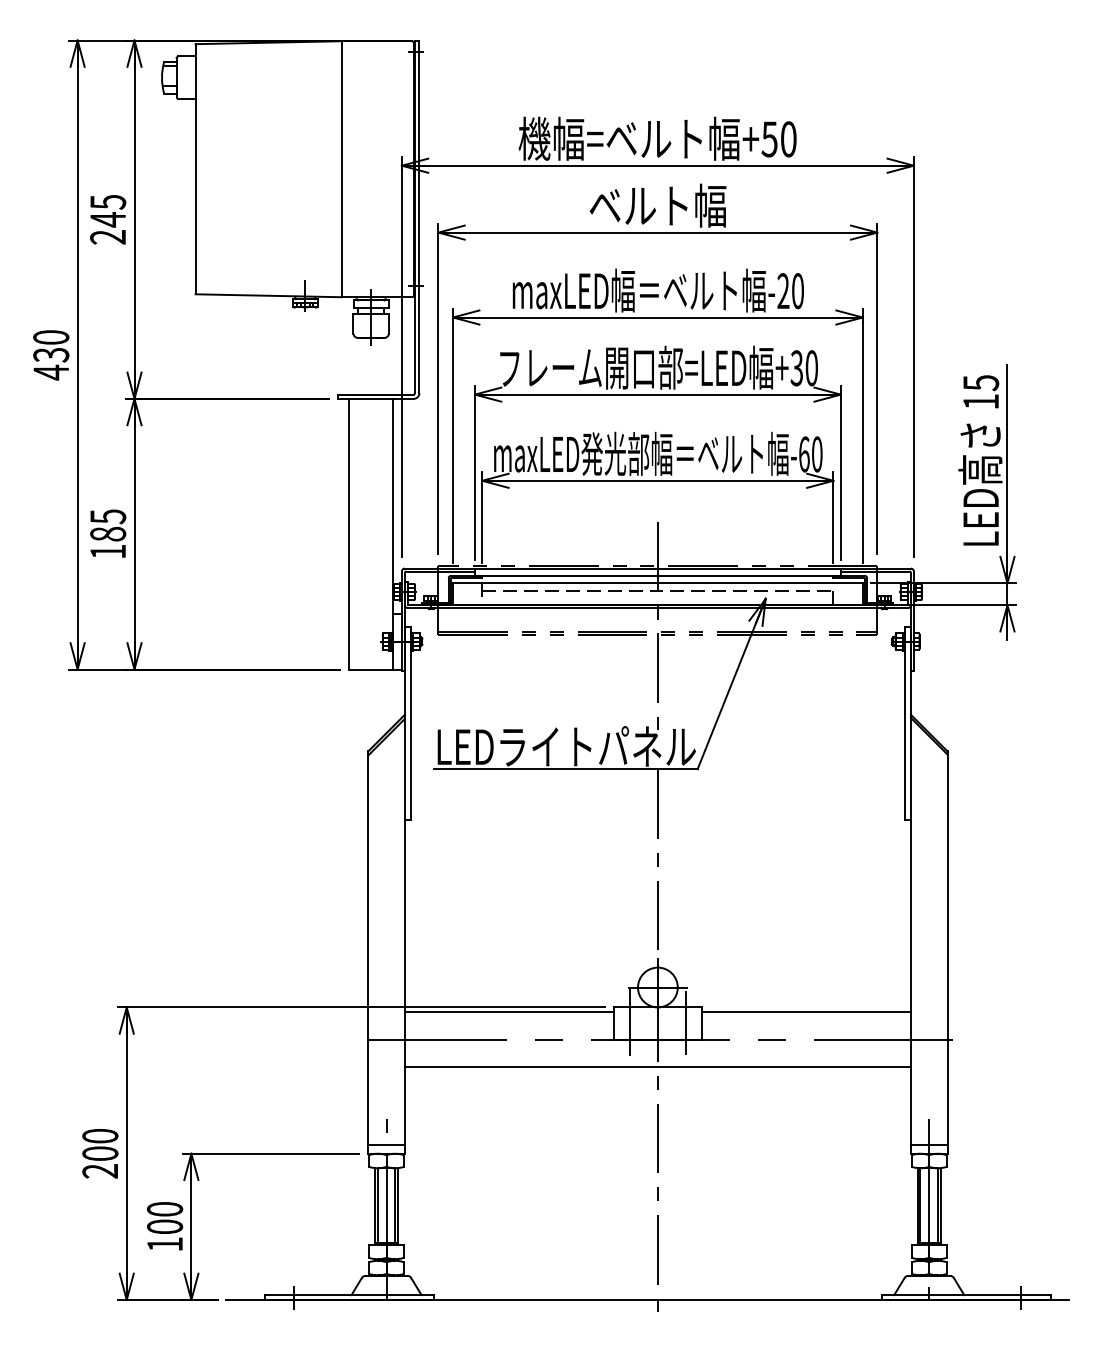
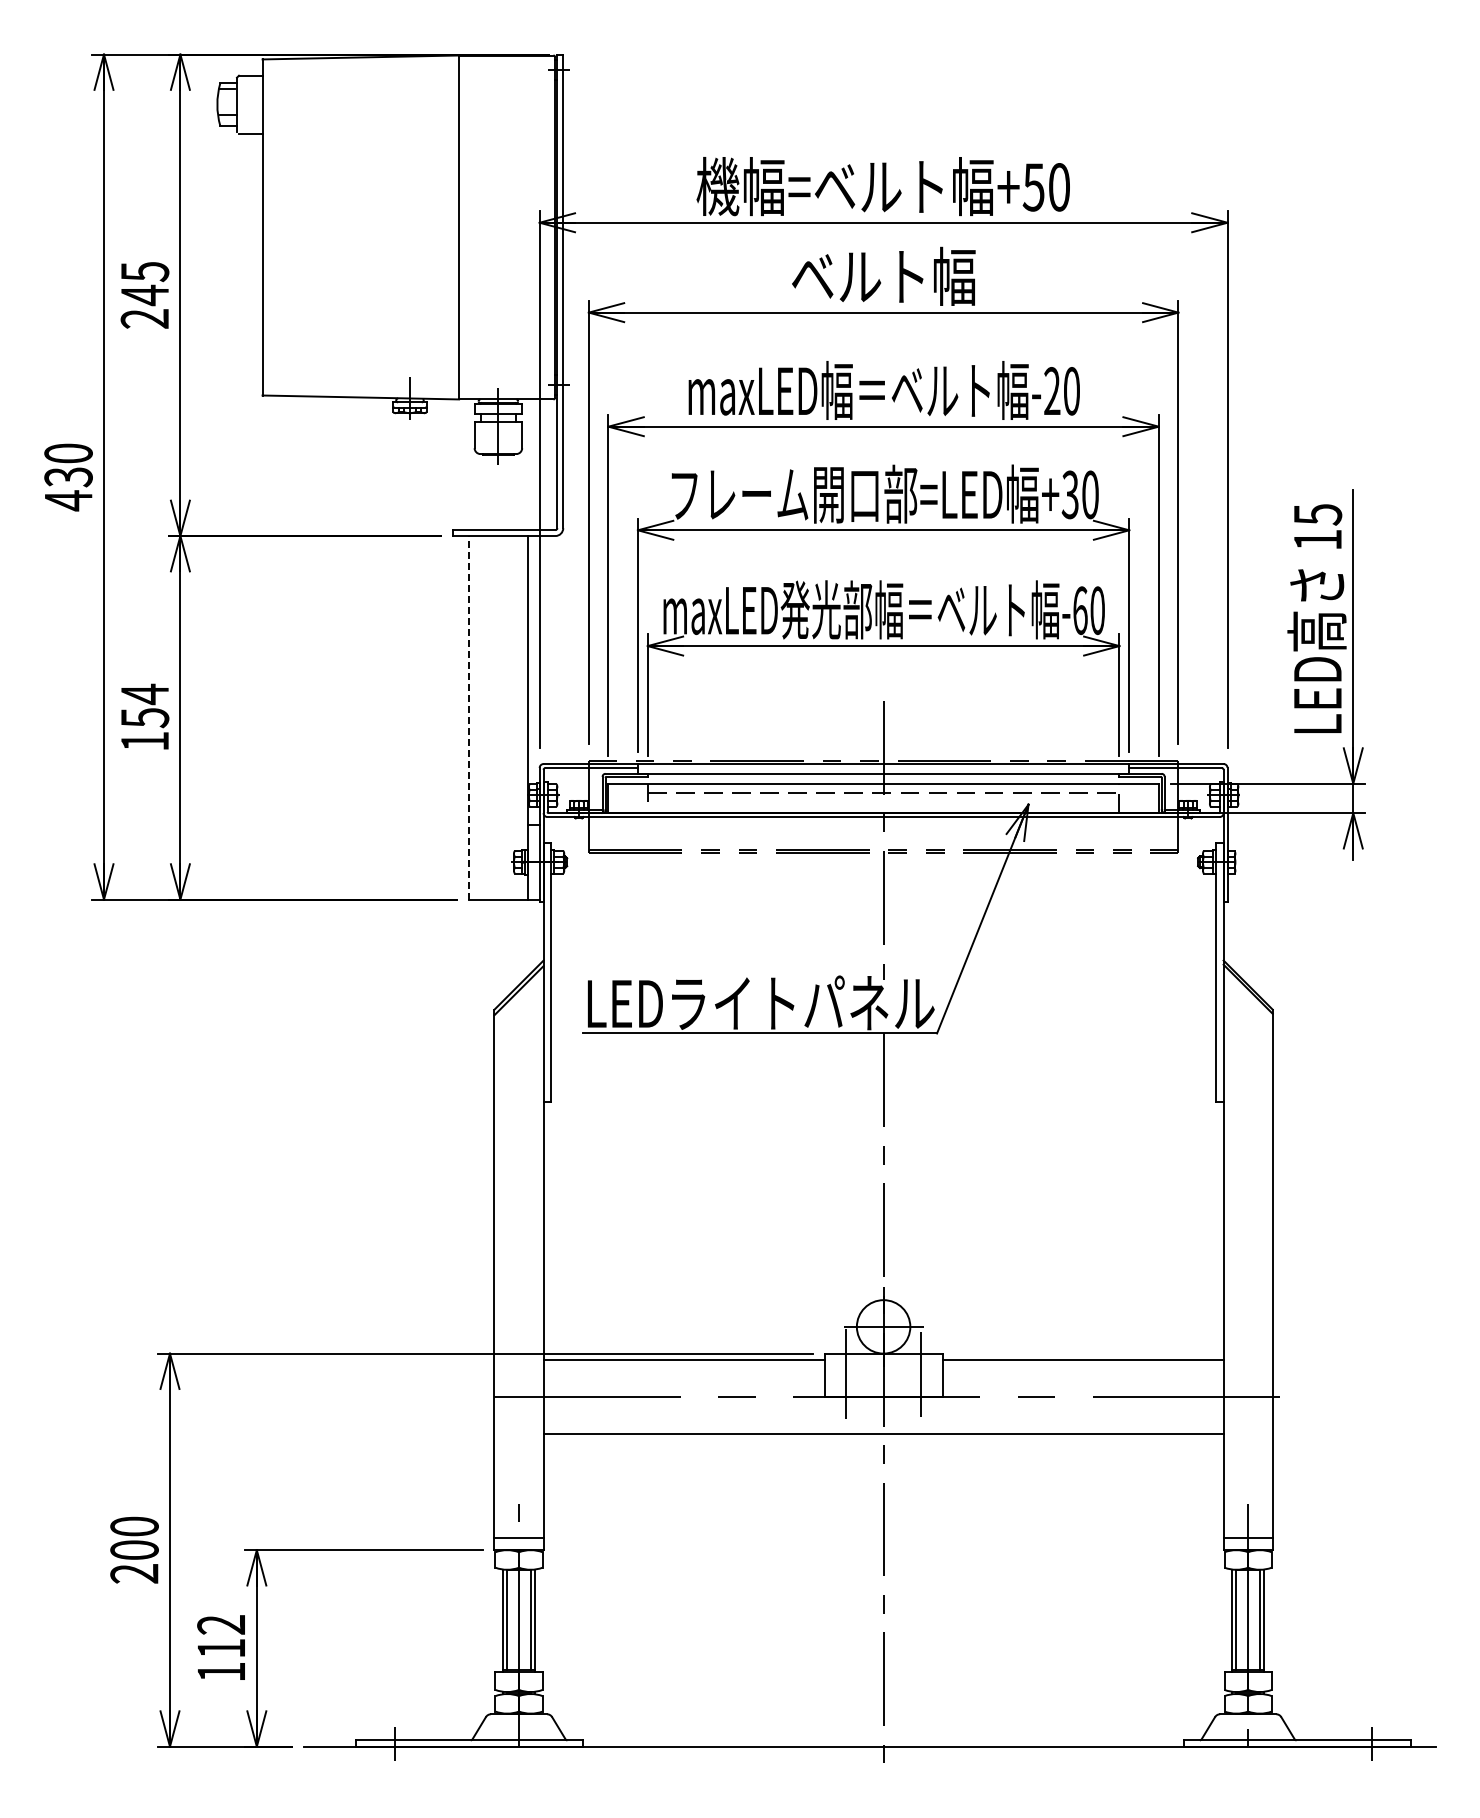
text: (107, 525) -> (144, 705), 185 -> 154
line: (348, 533) -> (468, 717), solid -> dashed
text: (165, 1217) -> (221, 1636), 100 -> 112

